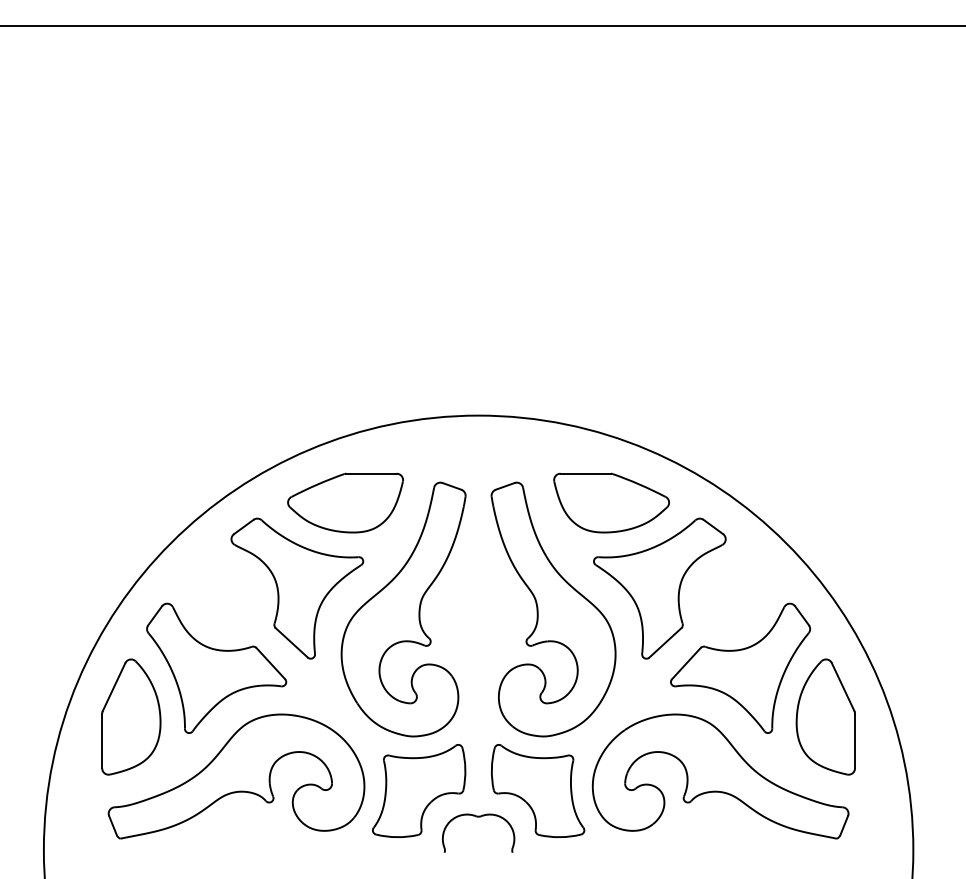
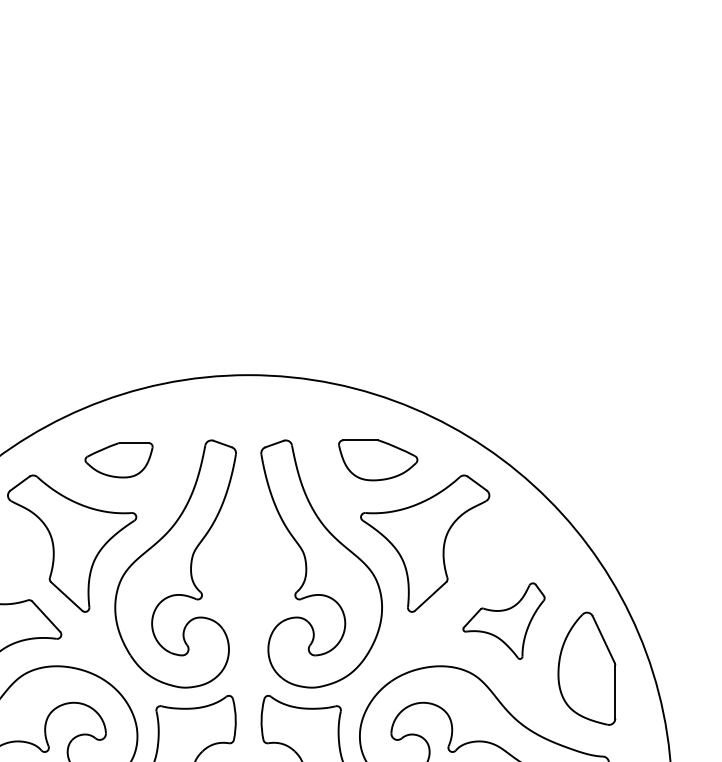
part: (345, 502) -> (119, 459), size x0.6
part: (611, 502) -> (378, 459), size x0.7
part: (740, 667) -> (503, 620), size x0.6

